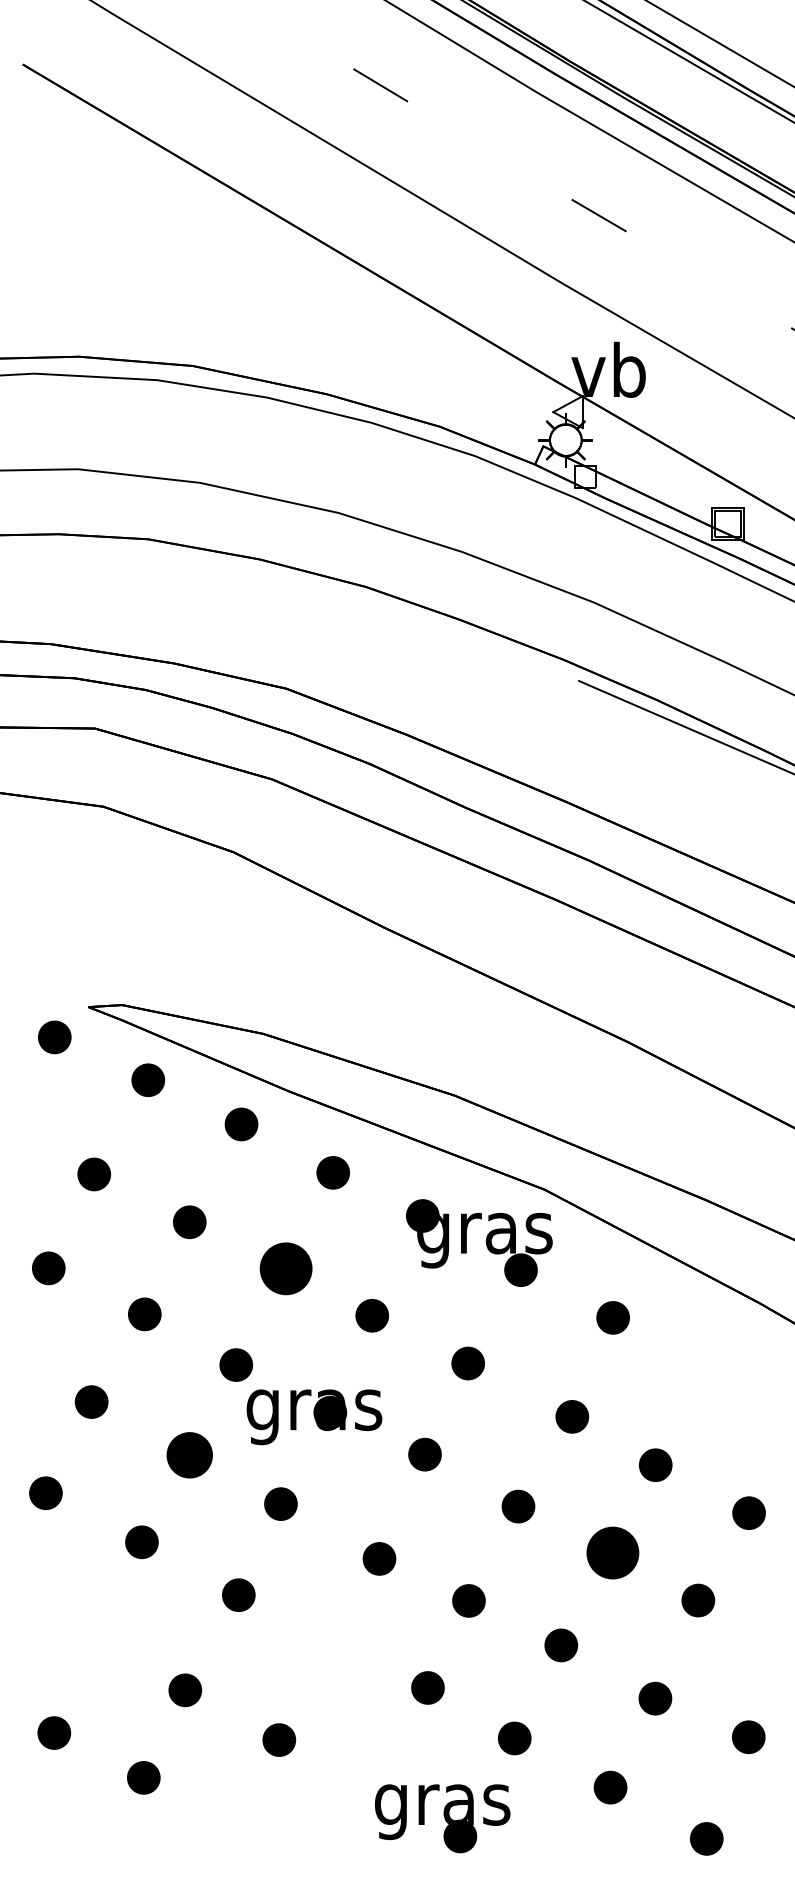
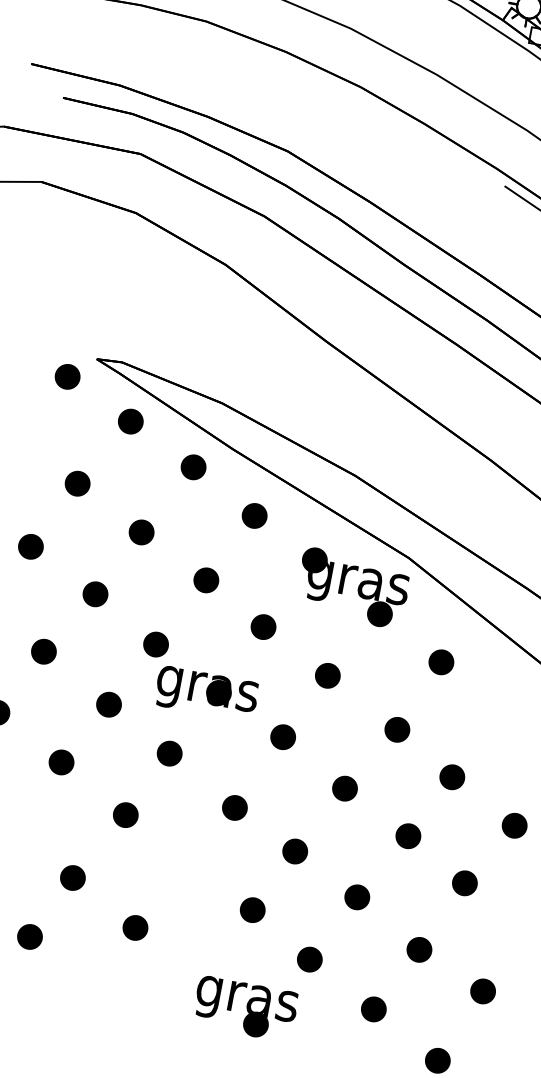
part: (285, 1268) -> (205, 580), size x0.62
part: (189, 1454) -> (108, 704), size x0.71
part: (612, 1552) -> (408, 835), size x0.62

